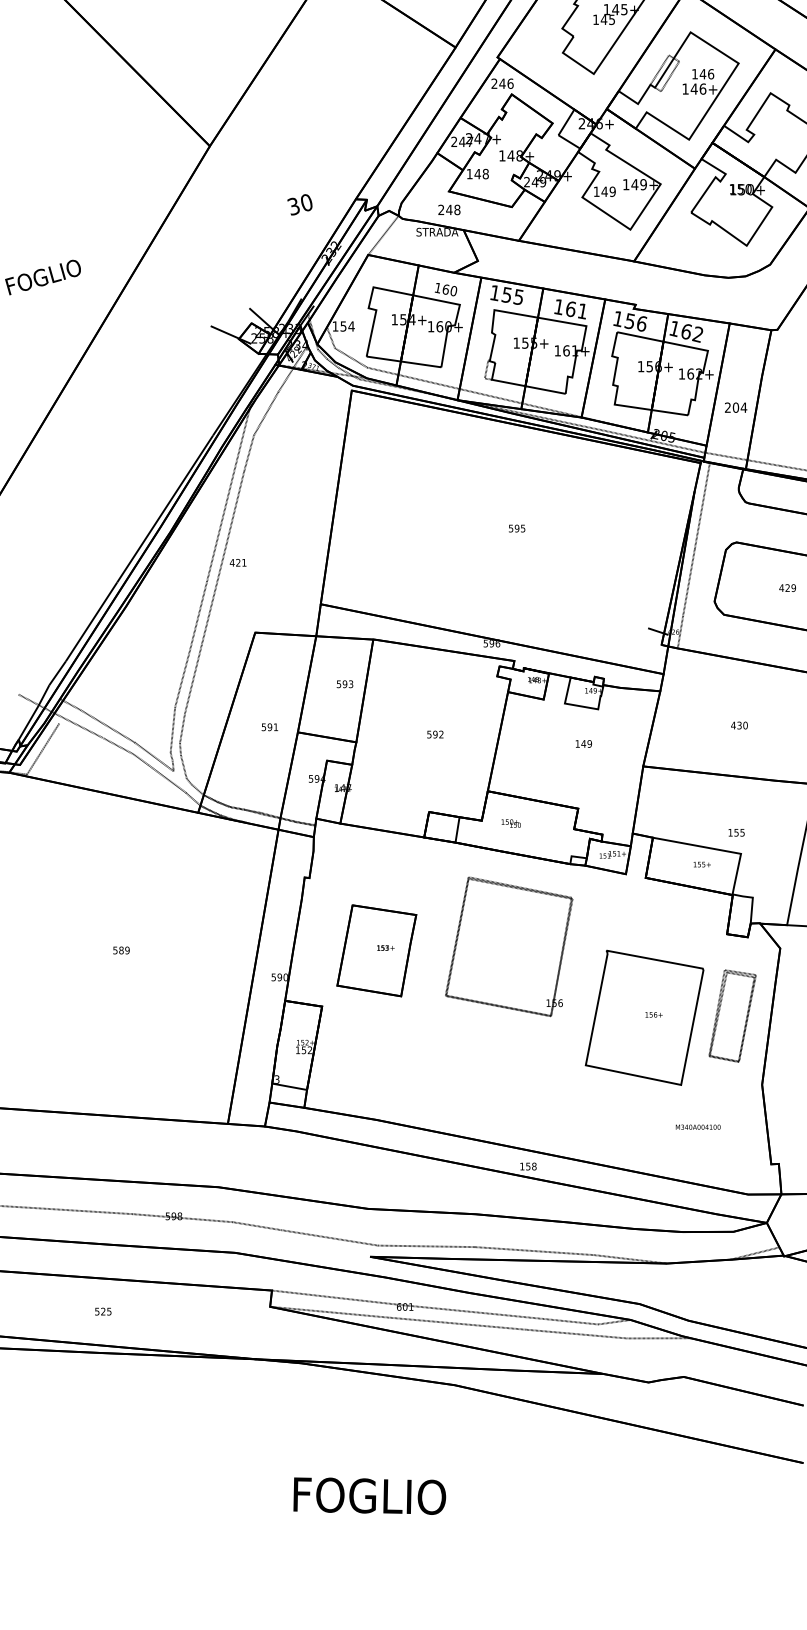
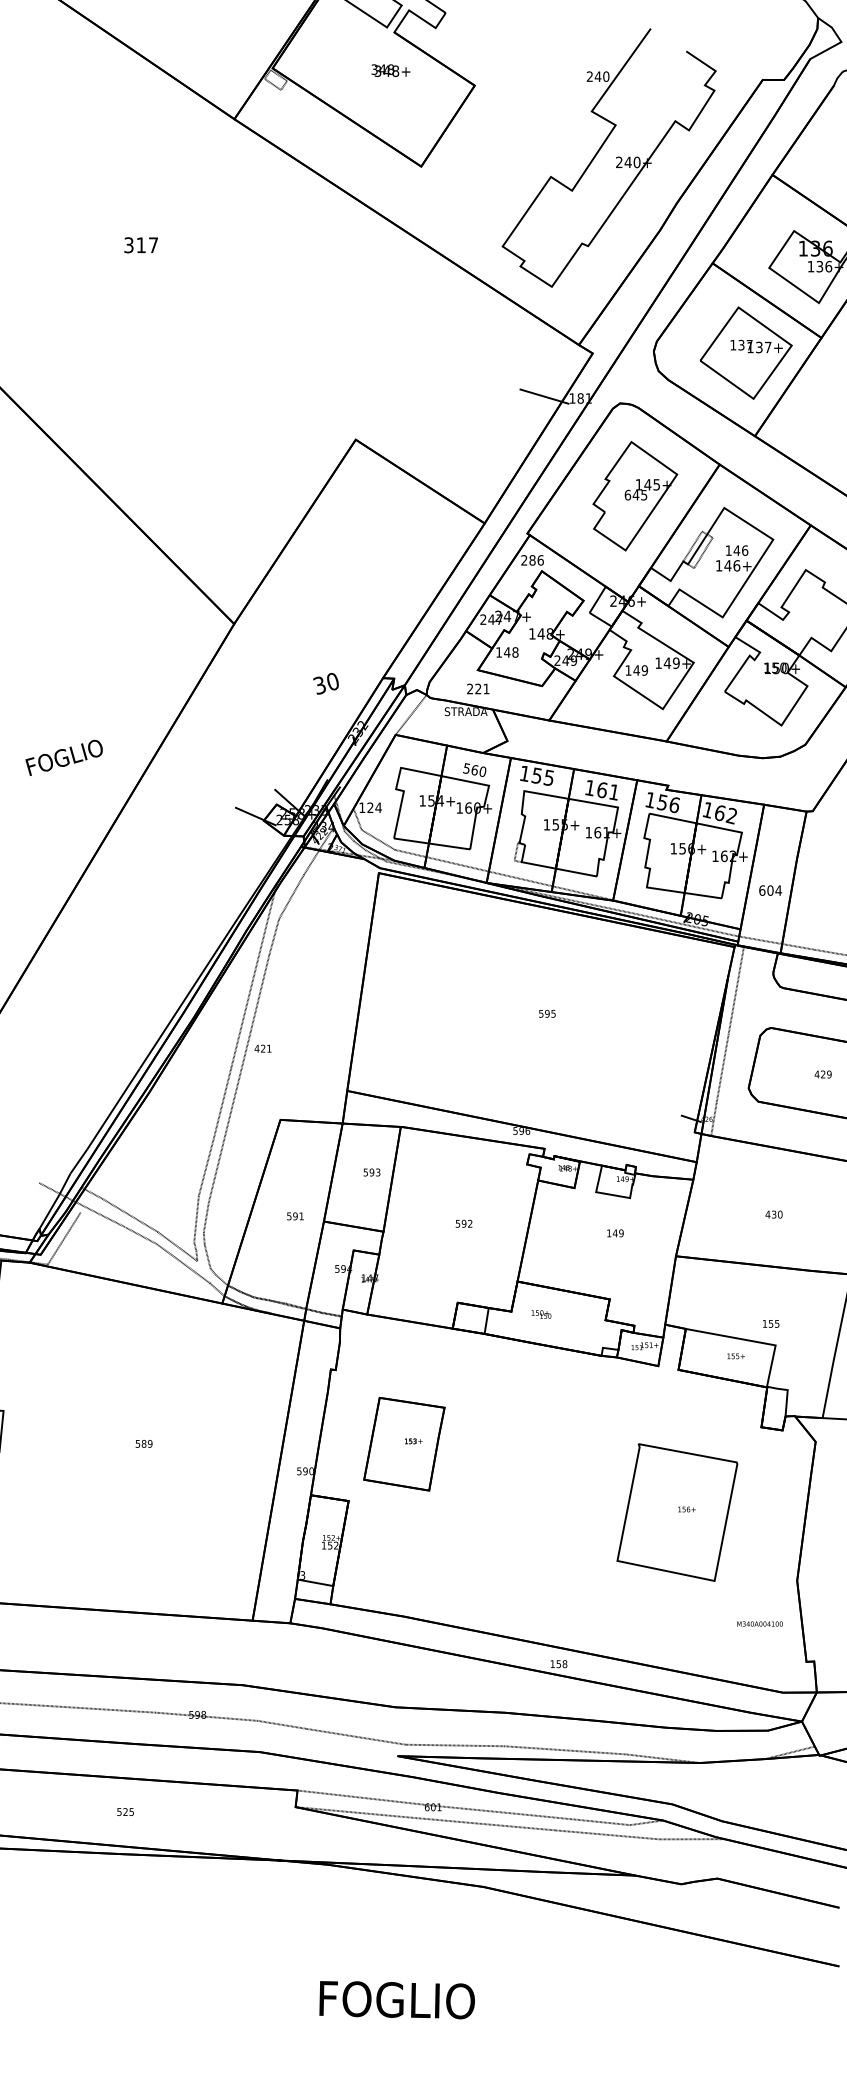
text: (595, 19) -> (627, 494), 145 -> 645
text: (502, 83) -> (532, 560), 246 -> 286
text: (453, 209) -> (482, 688), 248 -> 221
text: (437, 287) -> (466, 768), 160 -> 560
text: (343, 326) -> (370, 807), 154 -> 124
text: (728, 407) -> (762, 890), 204 -> 604
part: (509, 946) -> (539, 1439), removed
part: (732, 1015) -> (766, 1510), removed
text: (697, 1126) -> (759, 1623), moved

